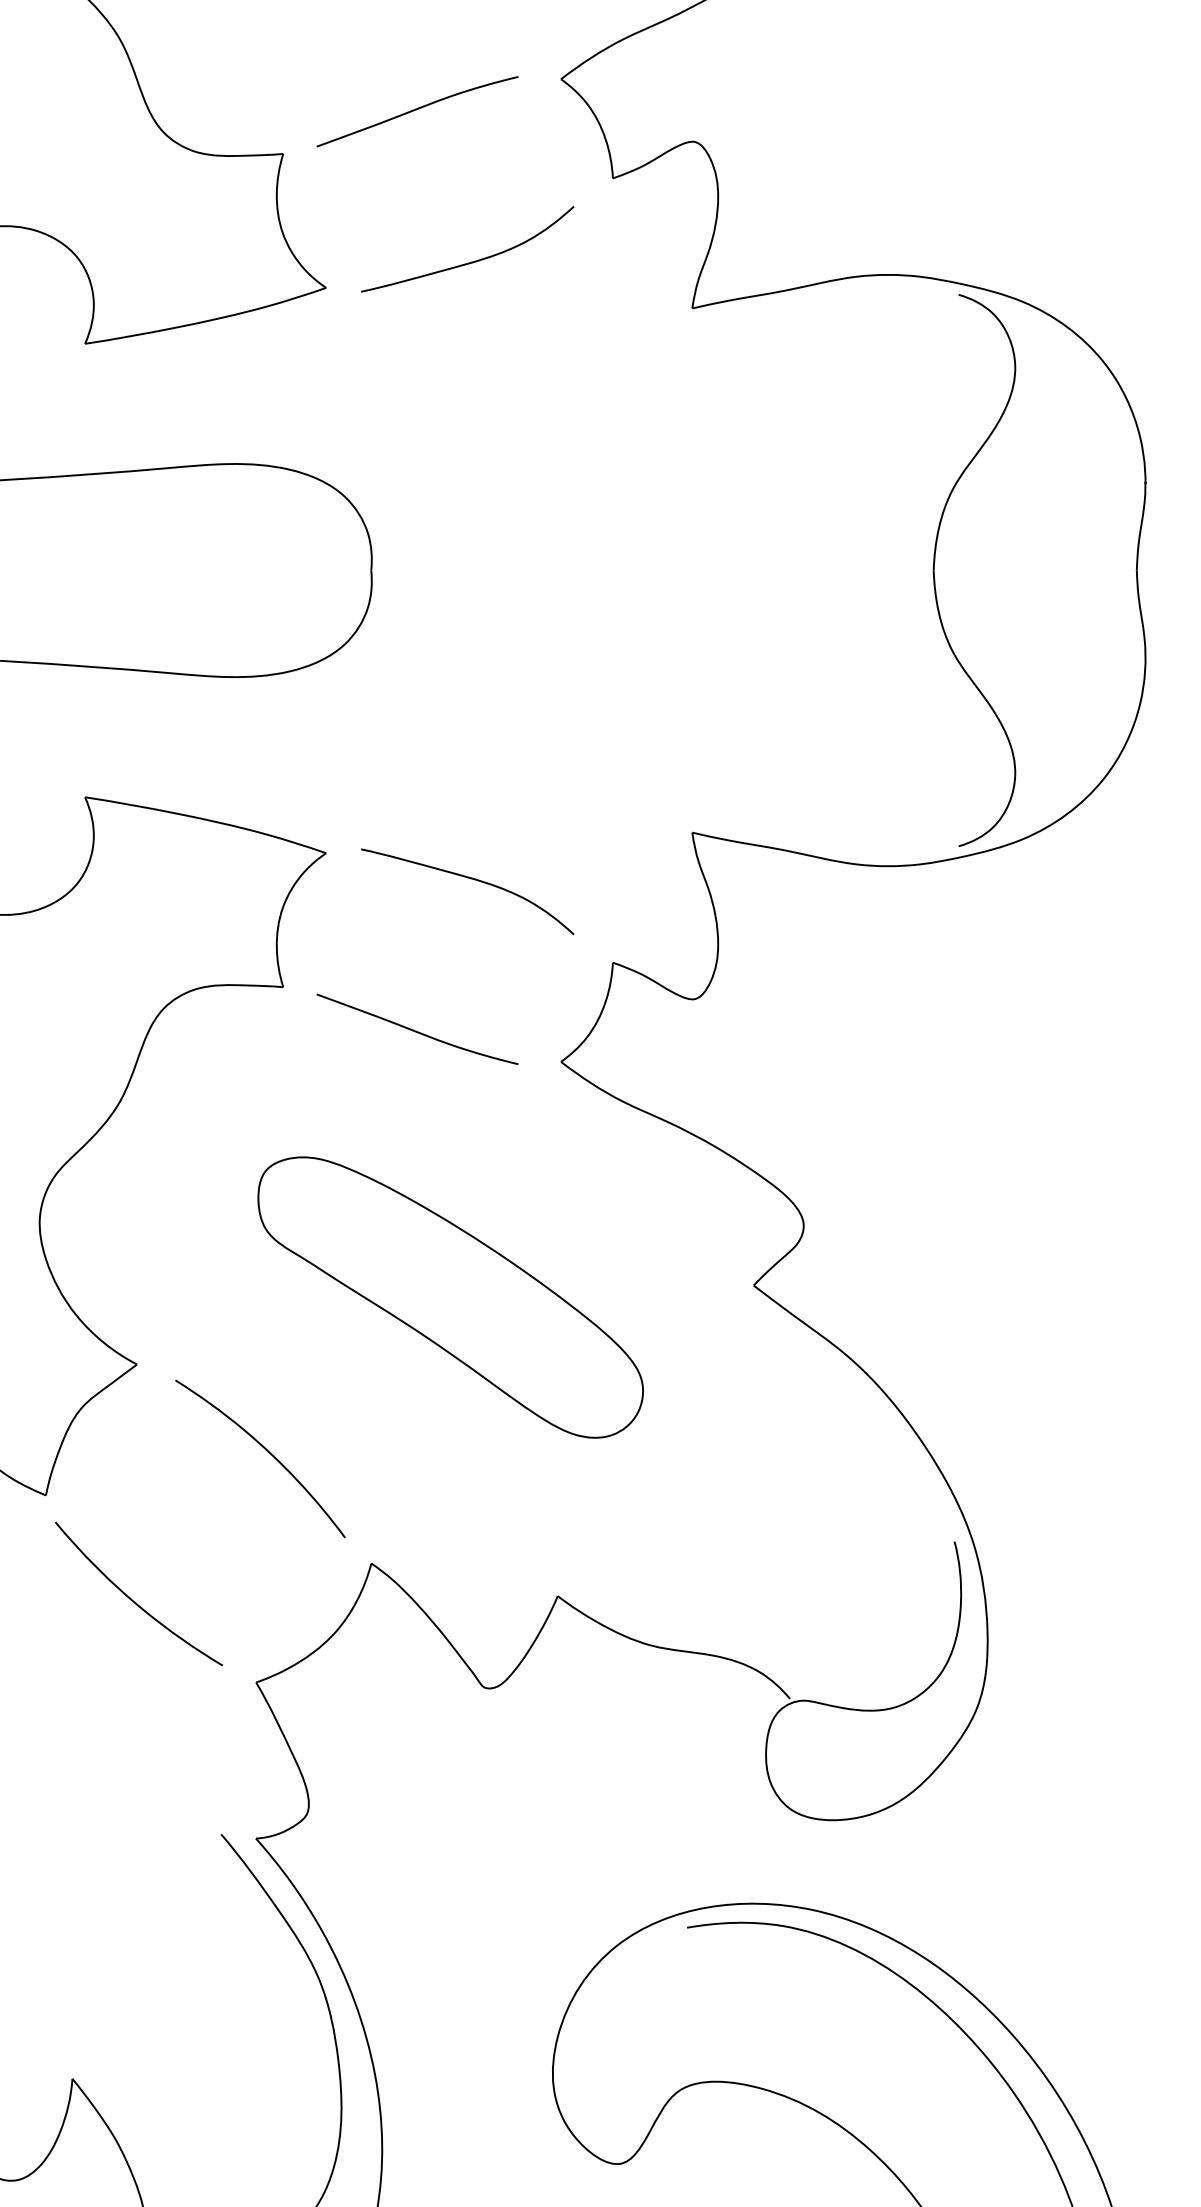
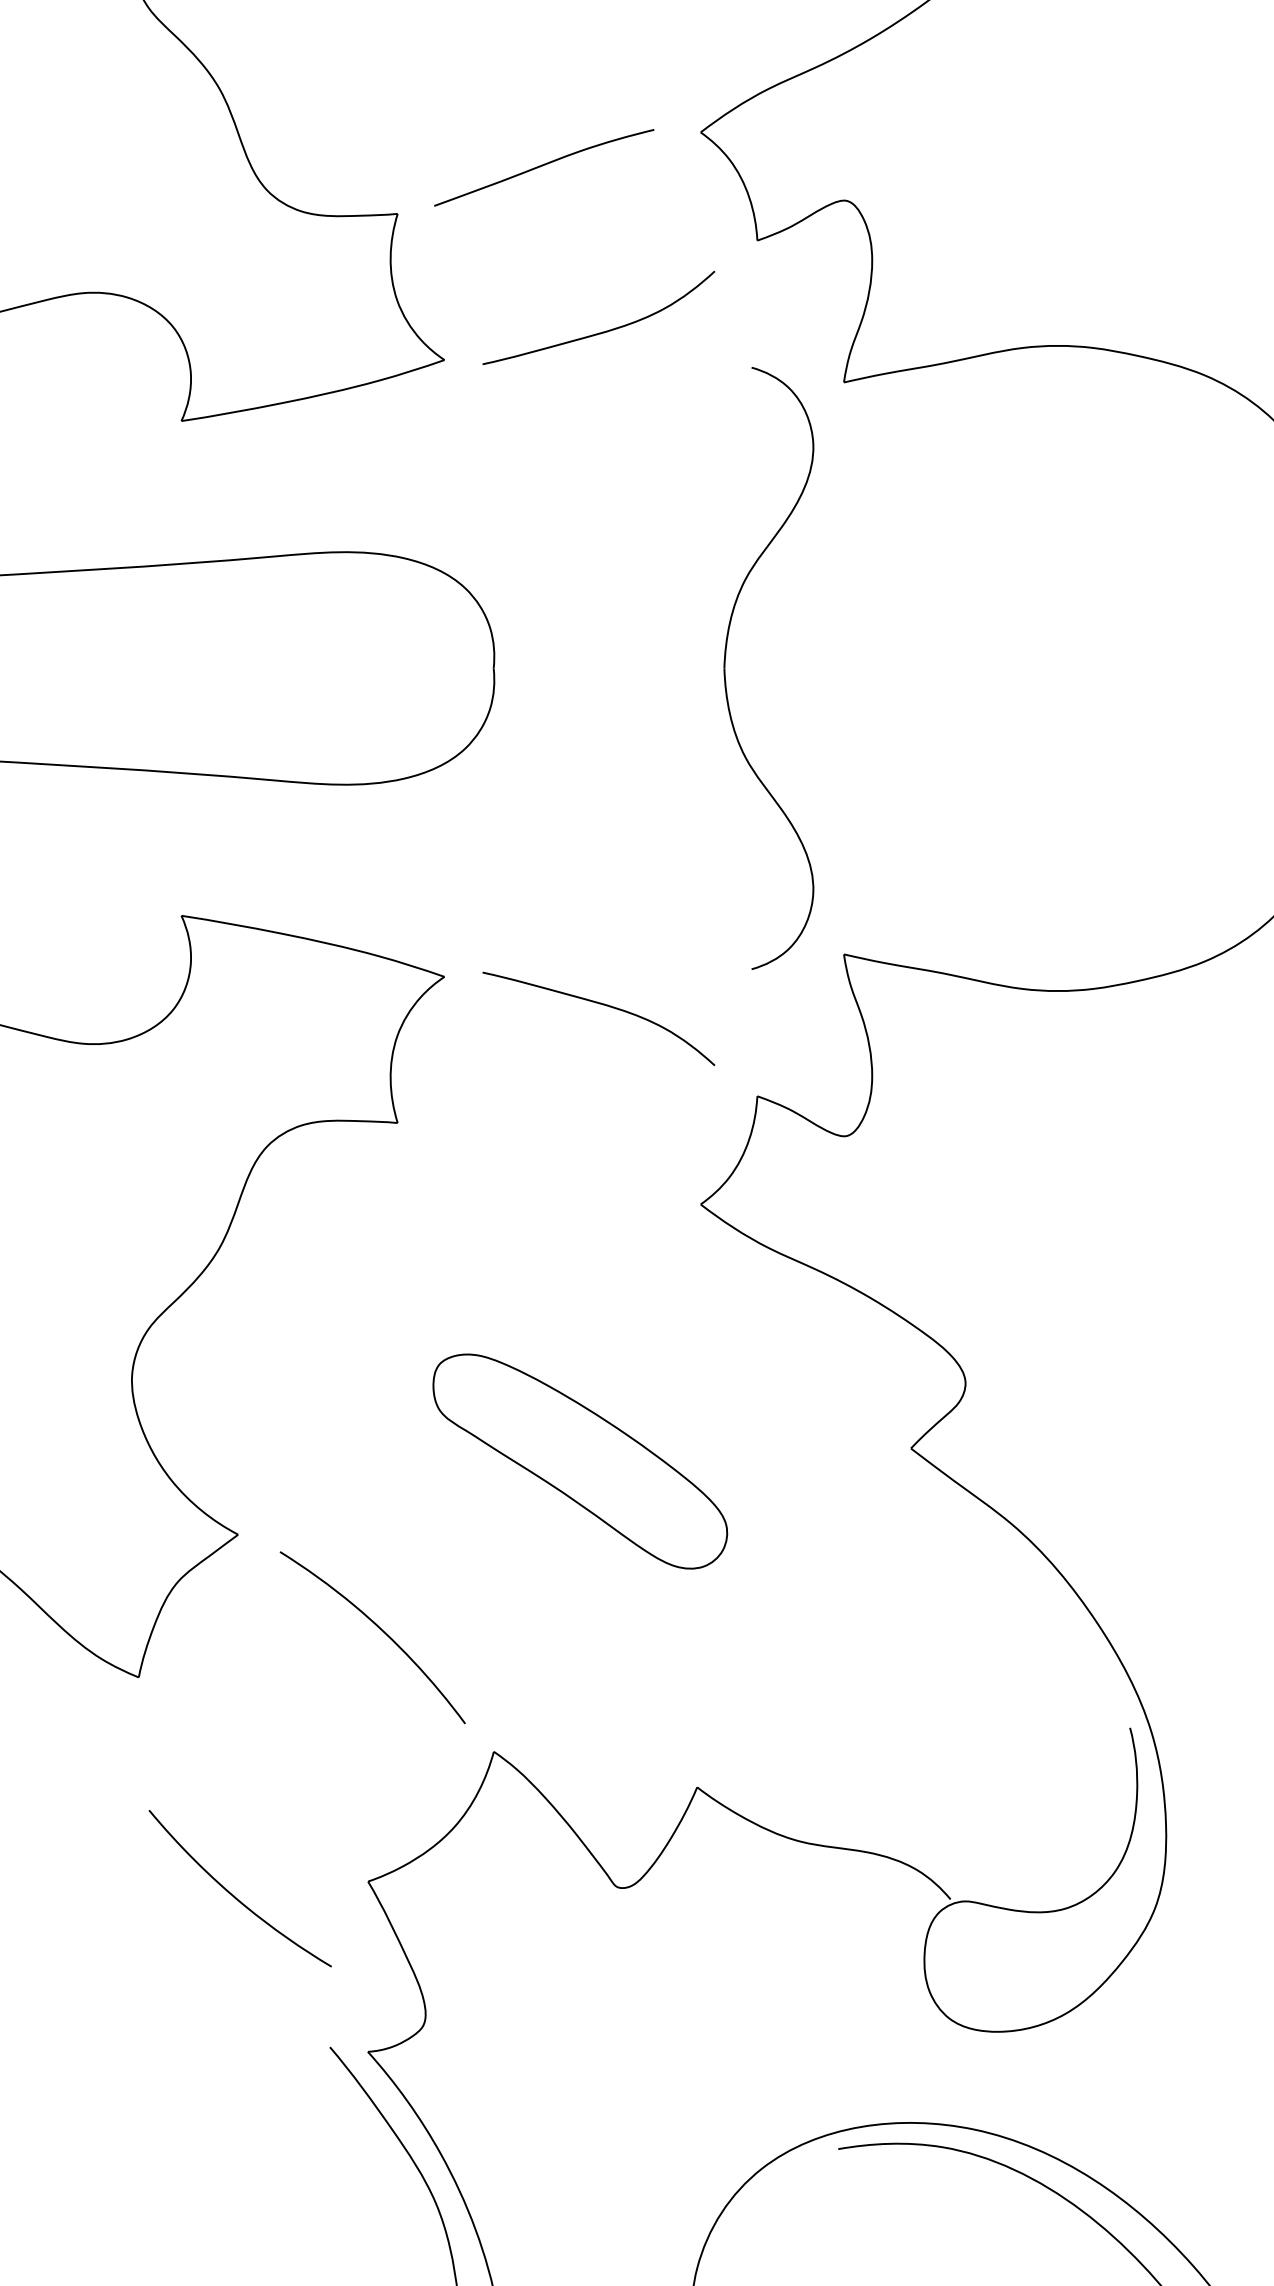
part: (934, 570) -> (725, 668), moved
curve: (416, 1030) -> (543, 1170), removed
part: (450, 1297) -> (580, 1461), size x0.7
curve: (132, 1599) -> (233, 1894), moved

